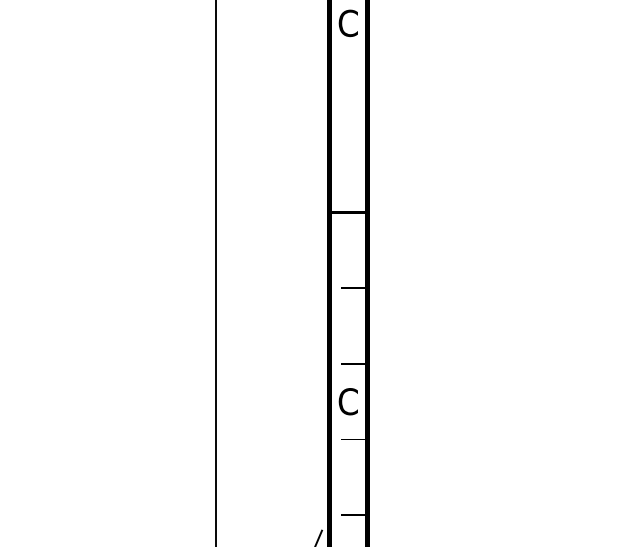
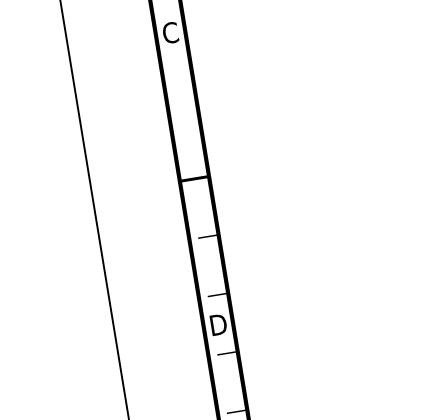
text: (348, 401) -> (218, 324), C -> D

